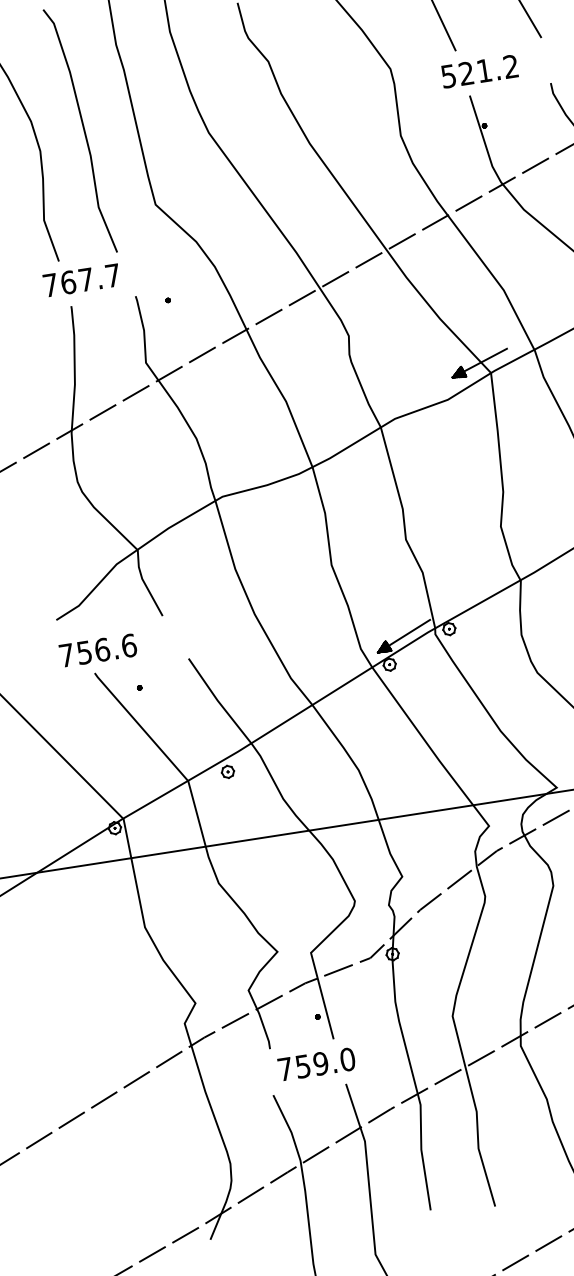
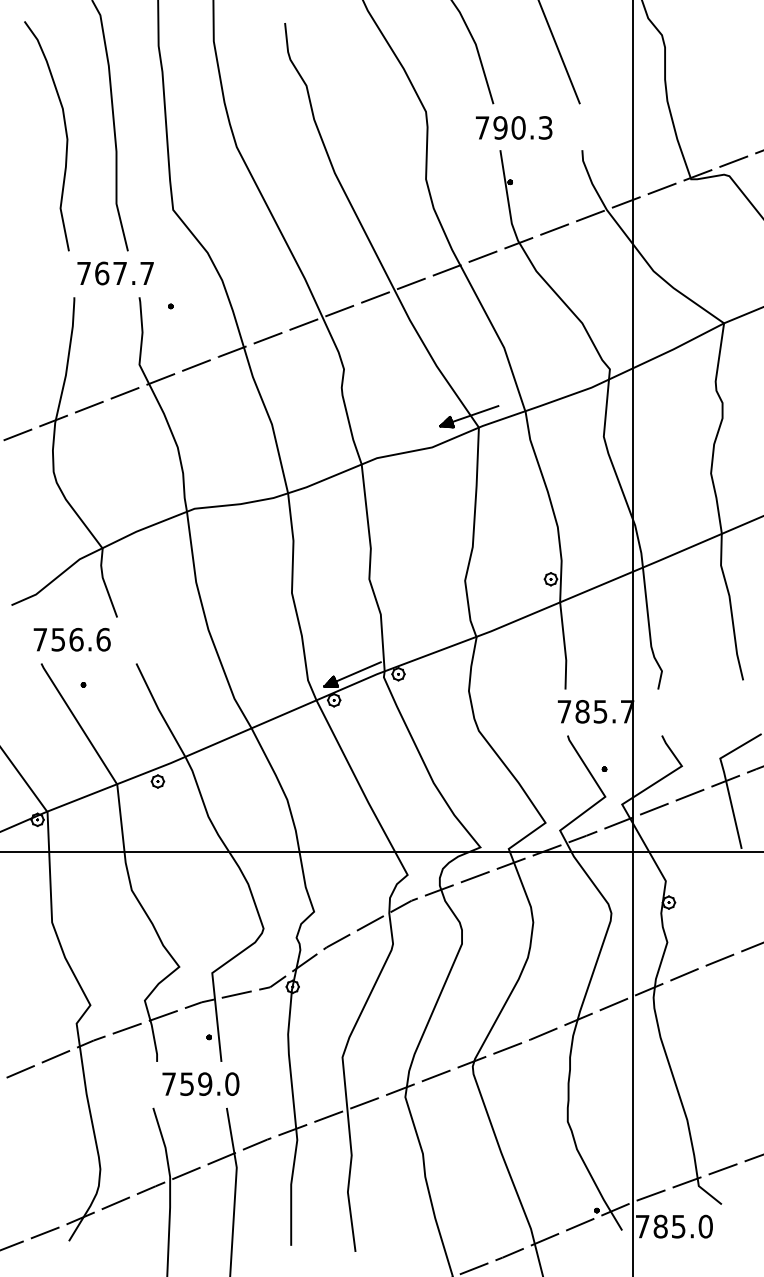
text: (479, 71) -> (513, 127), 521.2 -> 790.3
text: (81, 280) -> (115, 273), moved
text: (97, 650) -> (71, 639), moved

